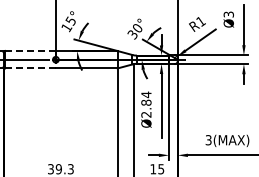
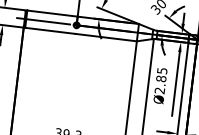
line: (30, 51) -> (52, 14), dashed -> solid
line: (31, 68) -> (51, 31), dashed -> solid
text: (146, 94) -> (162, 70), Ø2.84 -> Ø2.85

